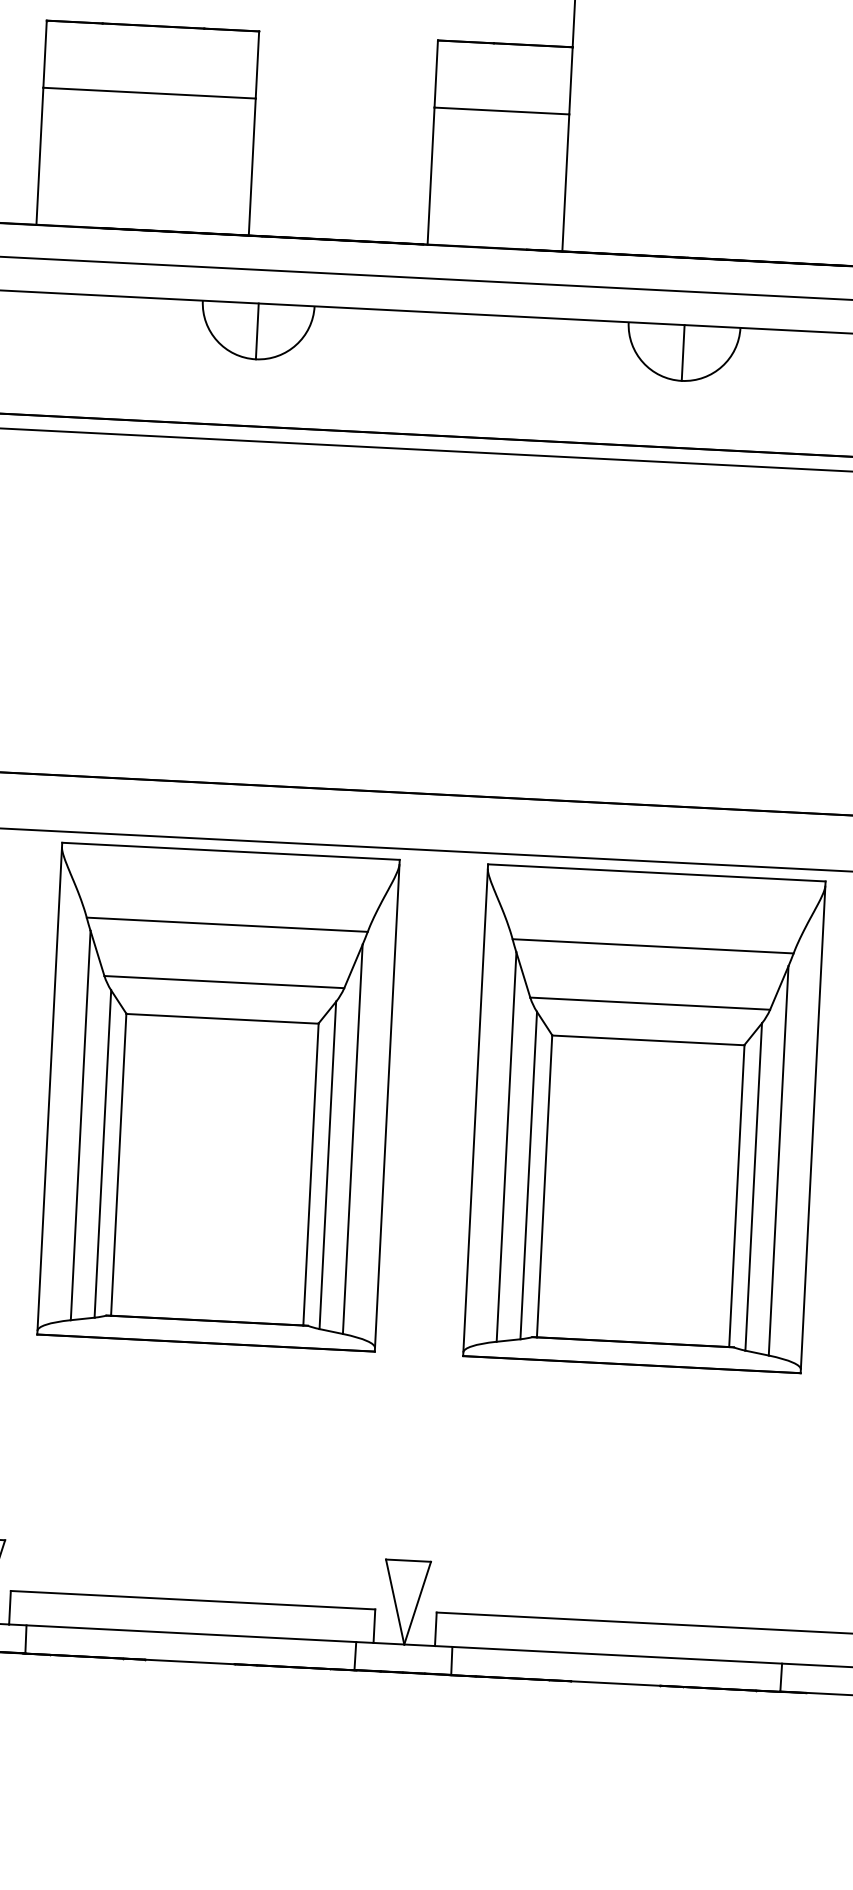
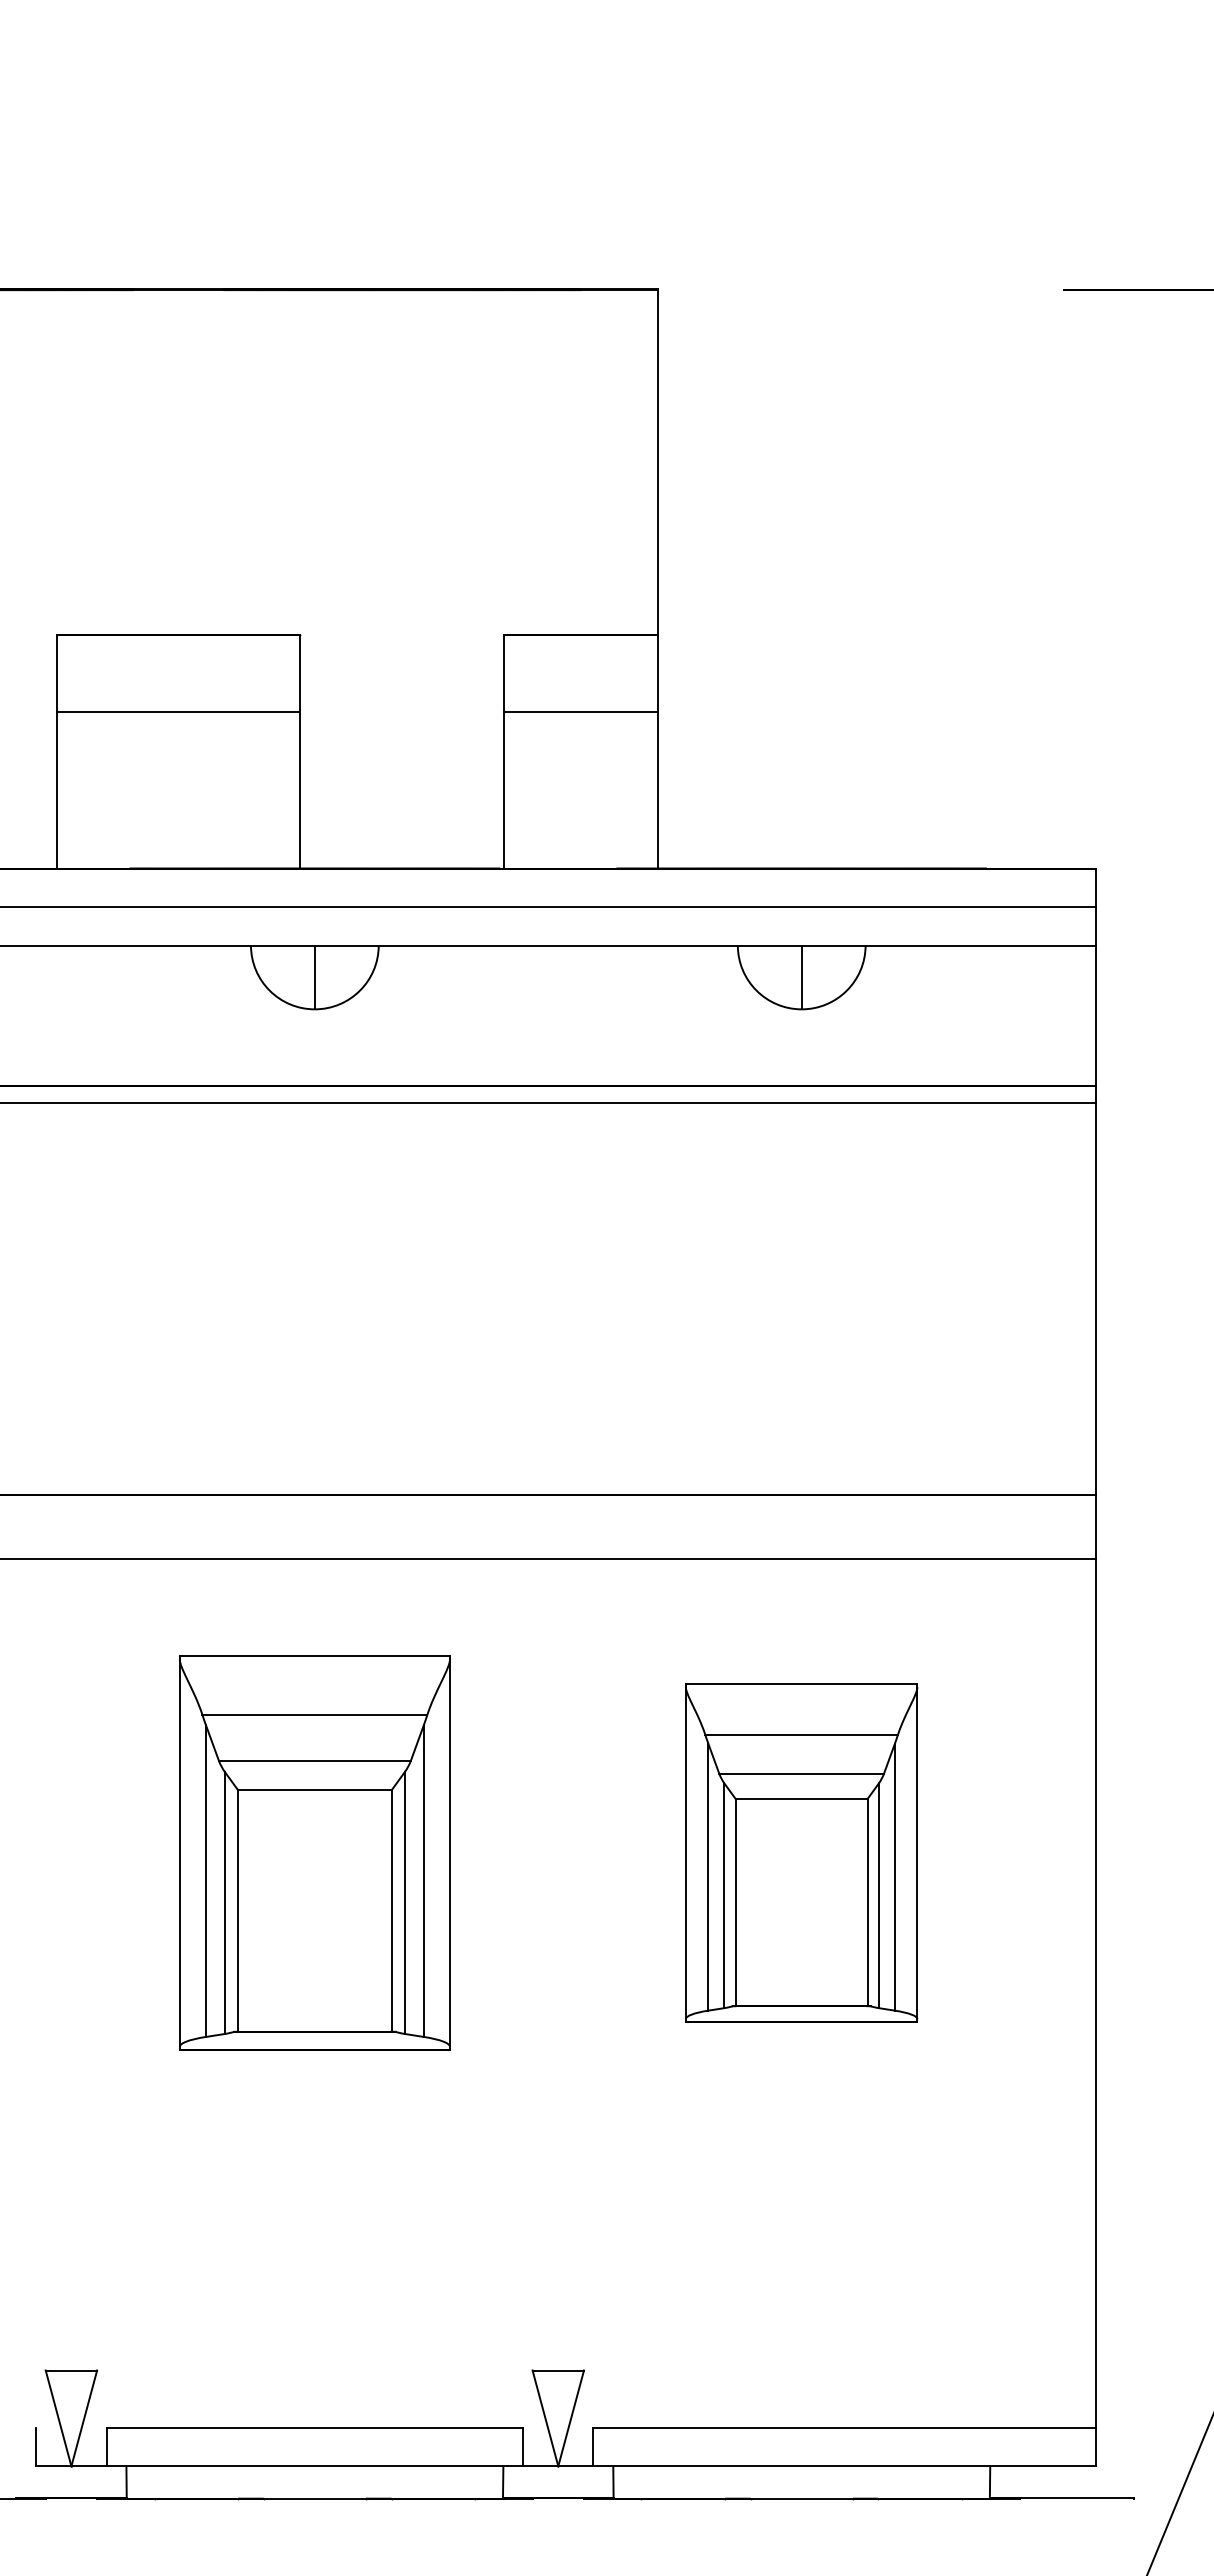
part: (218, 1096) -> (314, 1852), size x0.7
part: (644, 1118) -> (801, 1852), size x0.6

